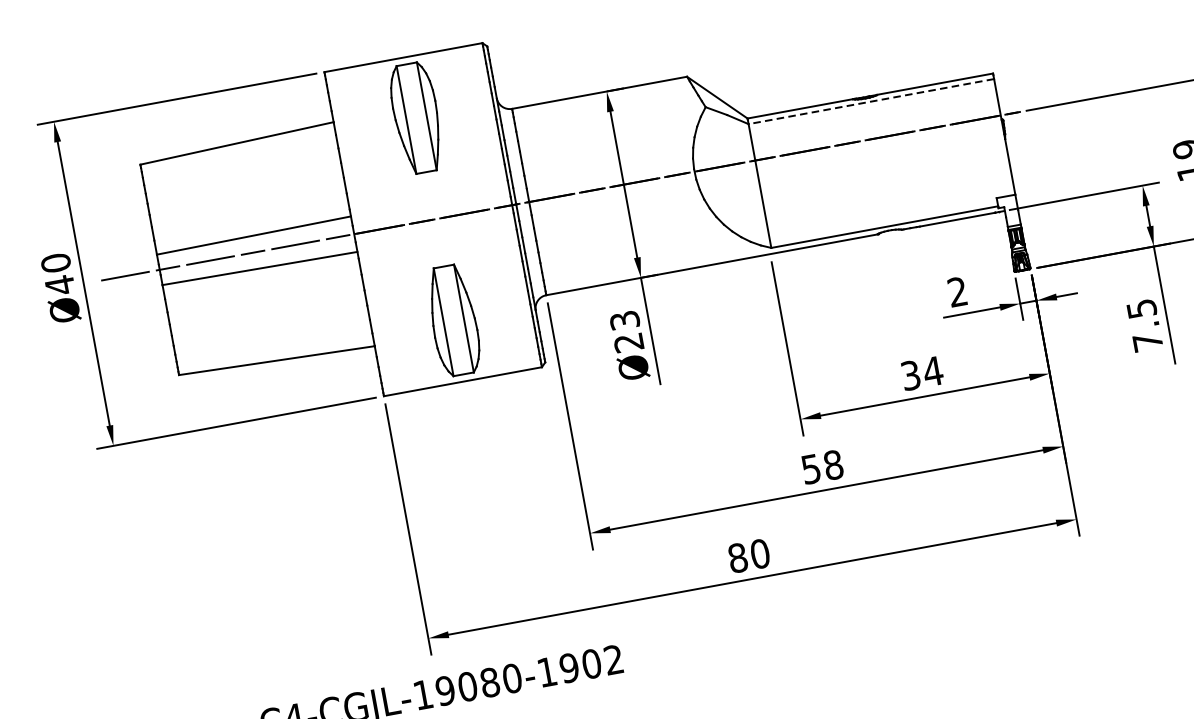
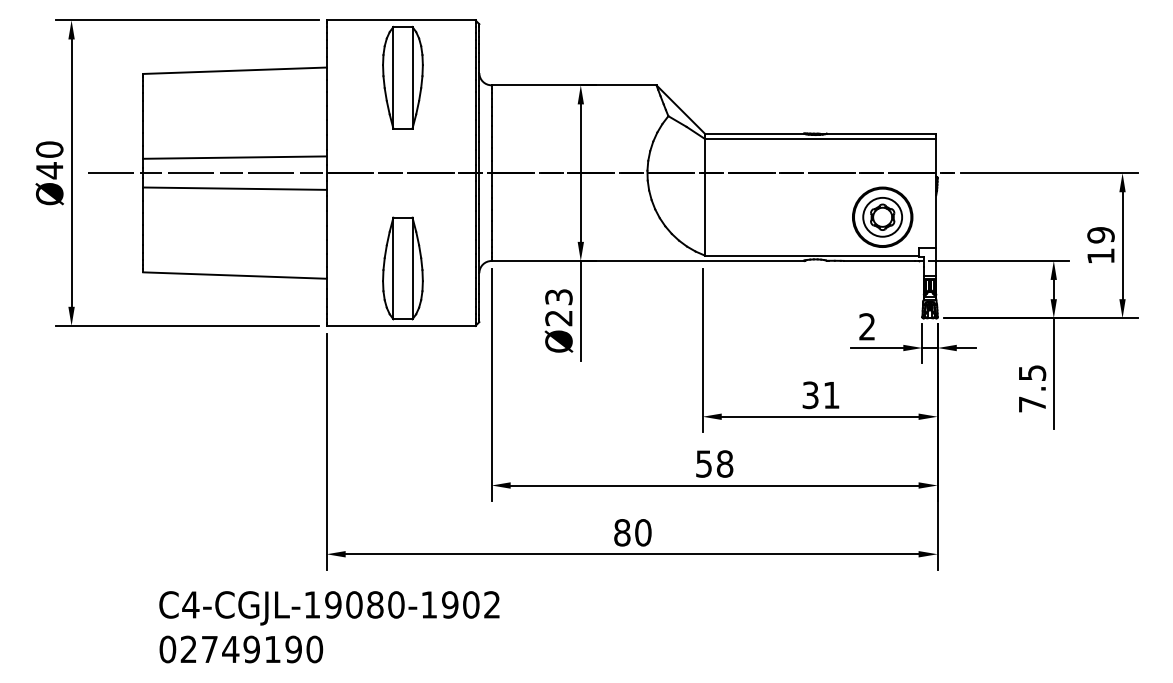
line: (871, 101) -> (820, 138), dashed -> solid
part: (952, 171) -> (882, 216), added
text: (933, 371) -> (831, 395), 34 -> 31

